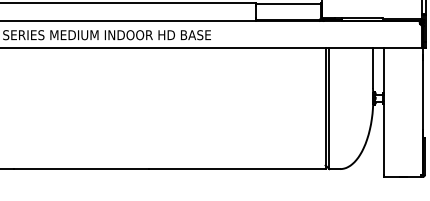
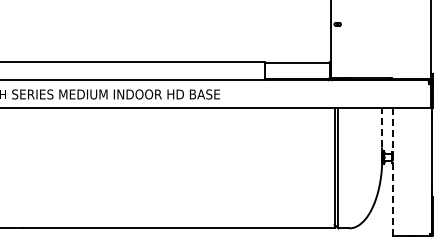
line: (373, 68) -> (382, 127), solid -> dashed
line: (383, 112) -> (392, 171), solid -> dashed

